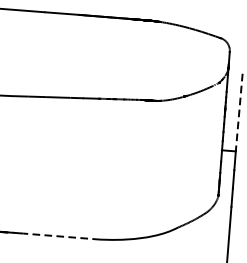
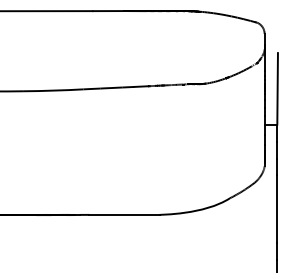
line: (239, 112) -> (277, 88), dashed -> solid
line: (60, 236) -> (123, 214), dashed -> solid

